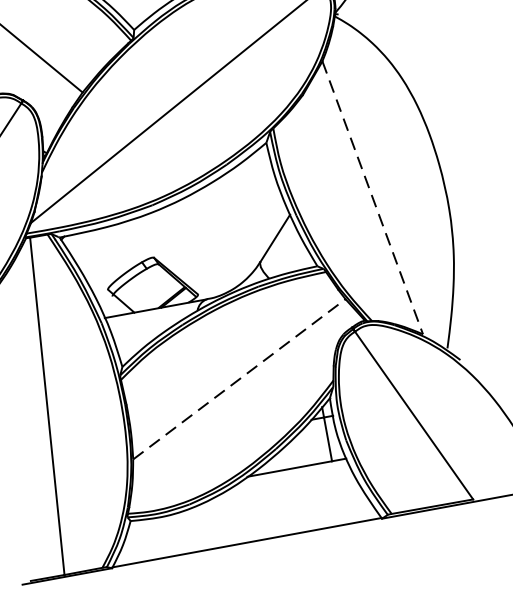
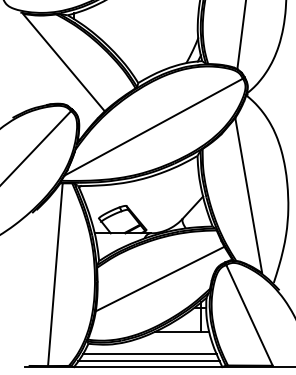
line: (372, 197) -> (248, 195), dashed -> solid
line: (240, 380) -> (160, 279), dashed -> solid
line: (245, 520) -> (149, 354), added
line: (247, 532) -> (149, 361), added

